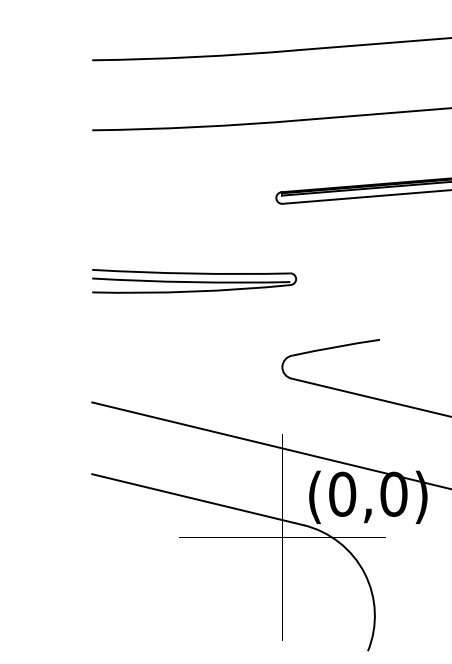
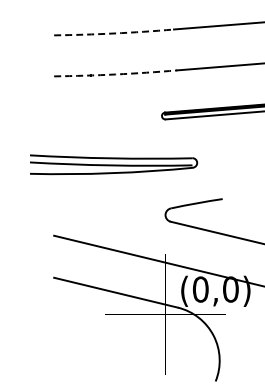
arc: (193, 57) -> (113, 33), solid -> dashed
arc: (196, 127) -> (115, 74), solid -> dashed
part: (195, 280) -> (114, 164), size x1.4

